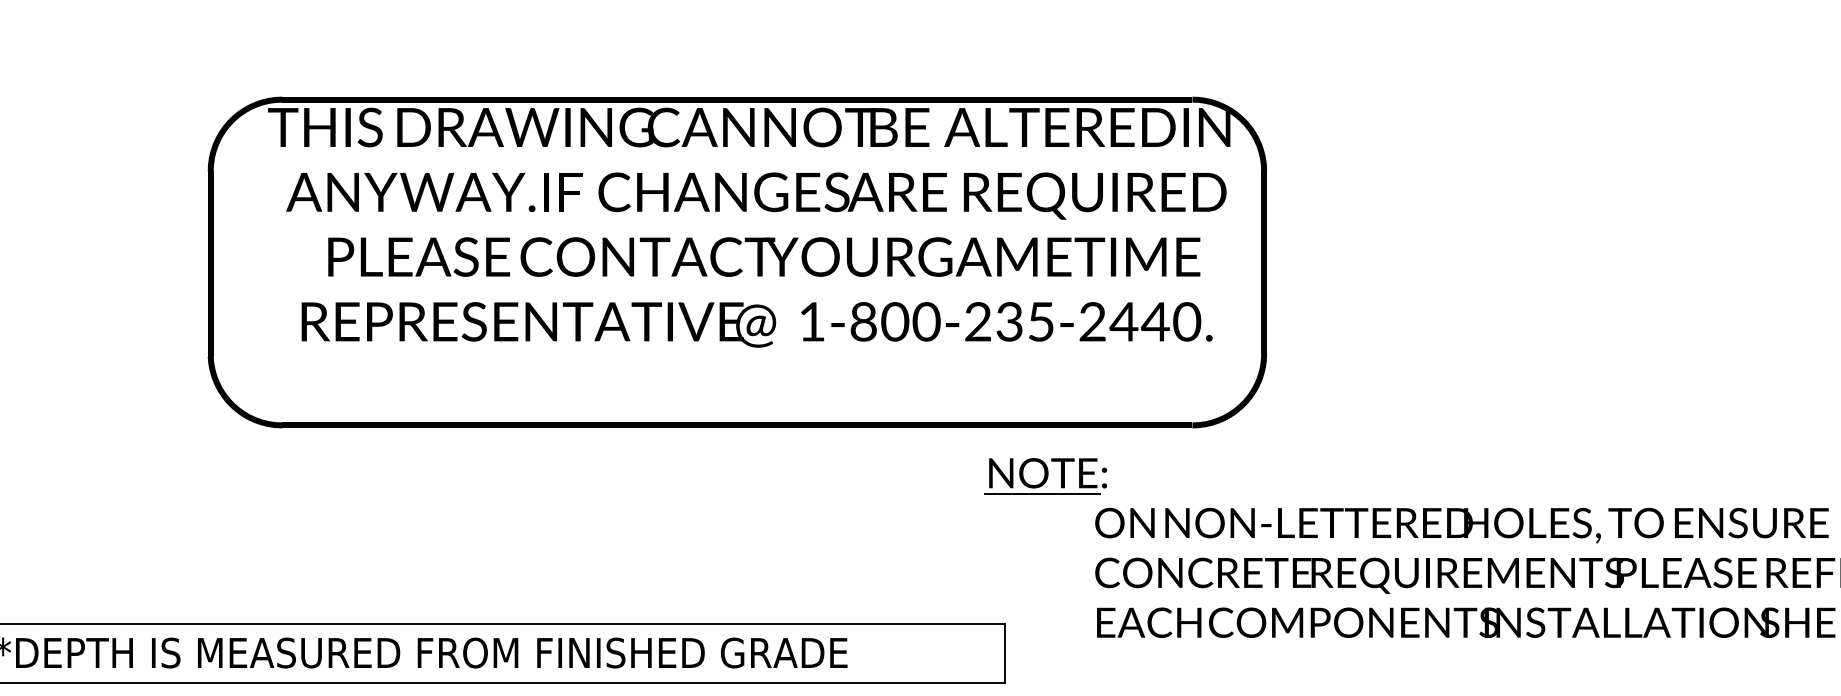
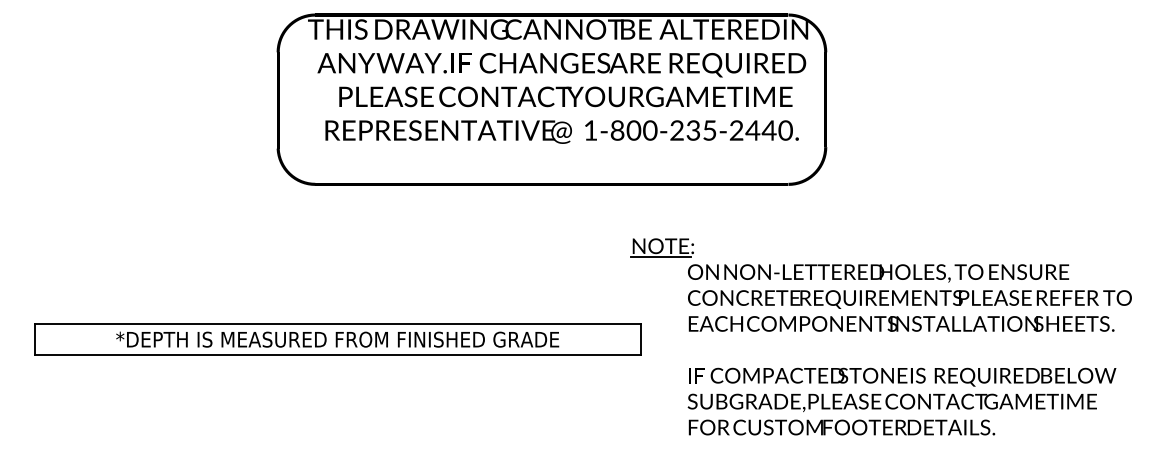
text: (736, 262) -> (551, 99), moved

